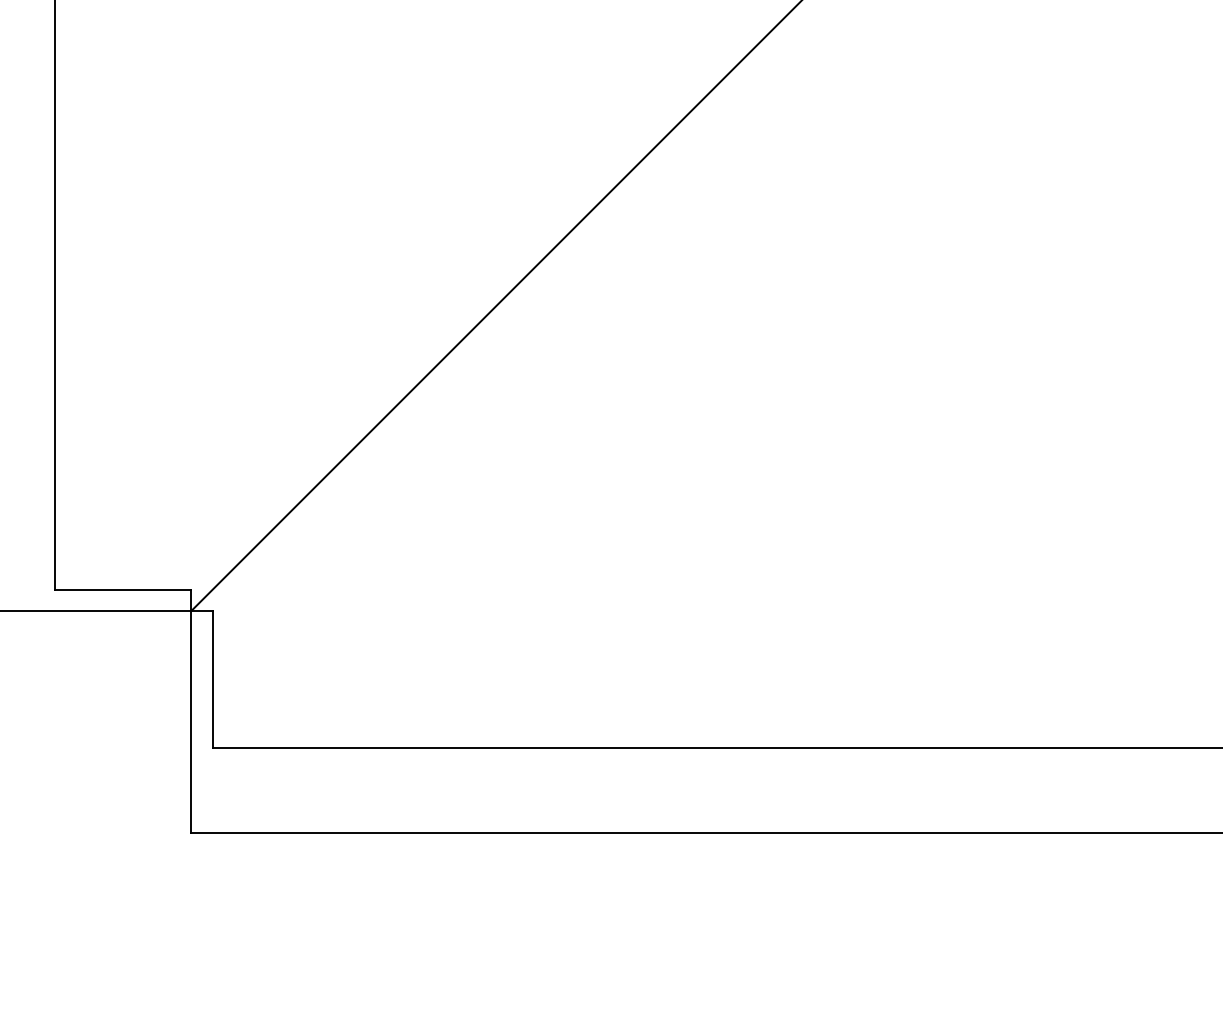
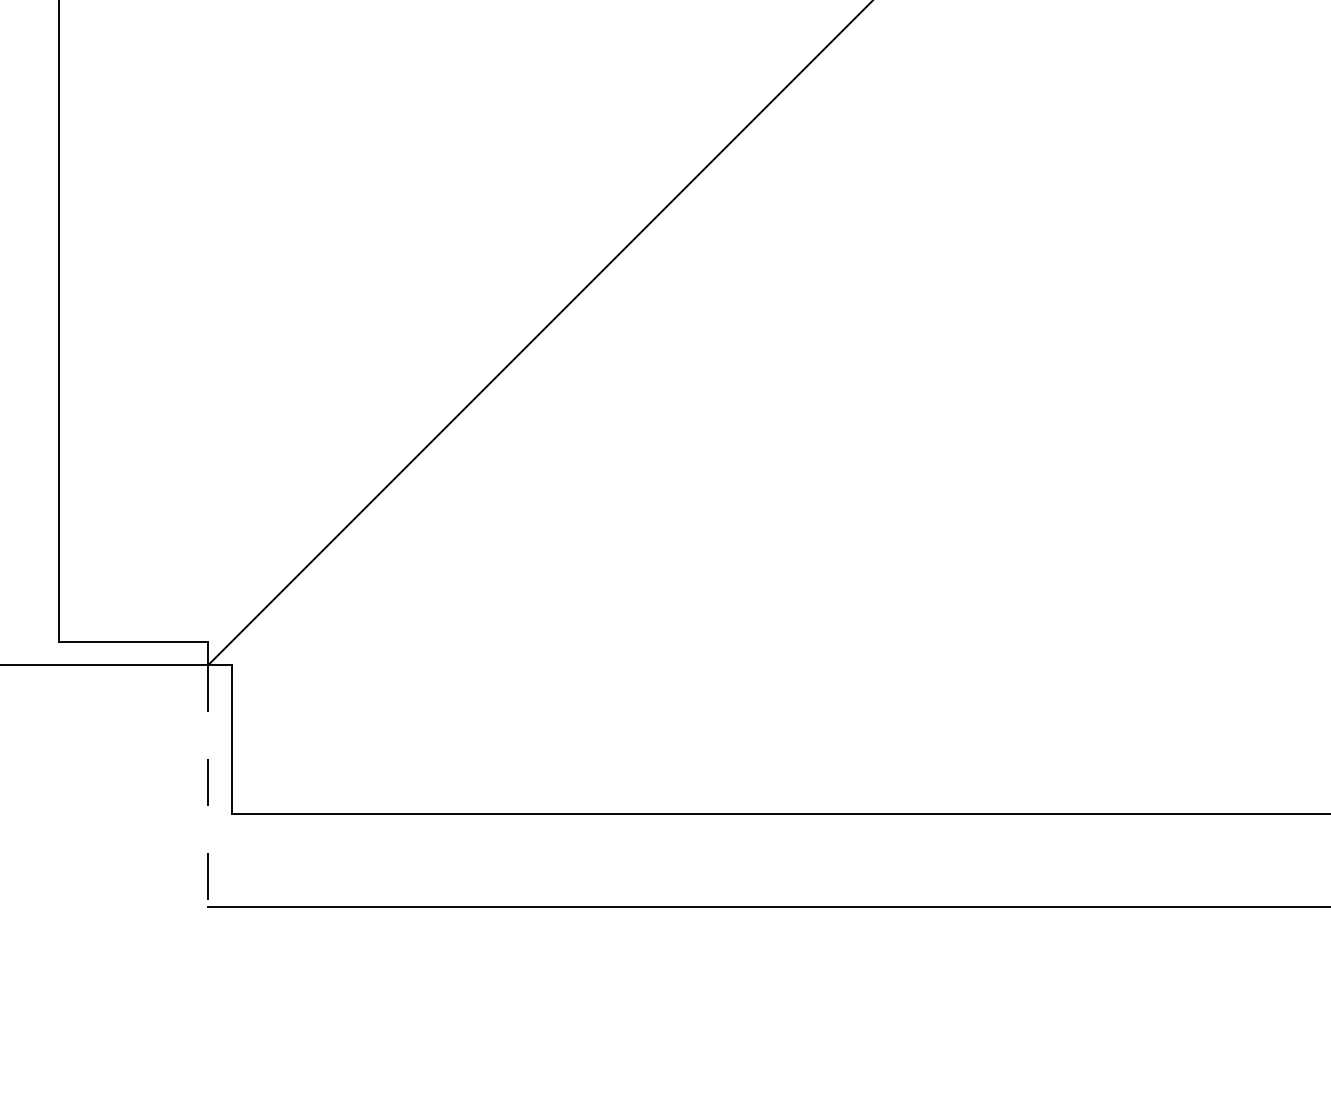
line: (191, 722) -> (208, 786), solid -> dashed

